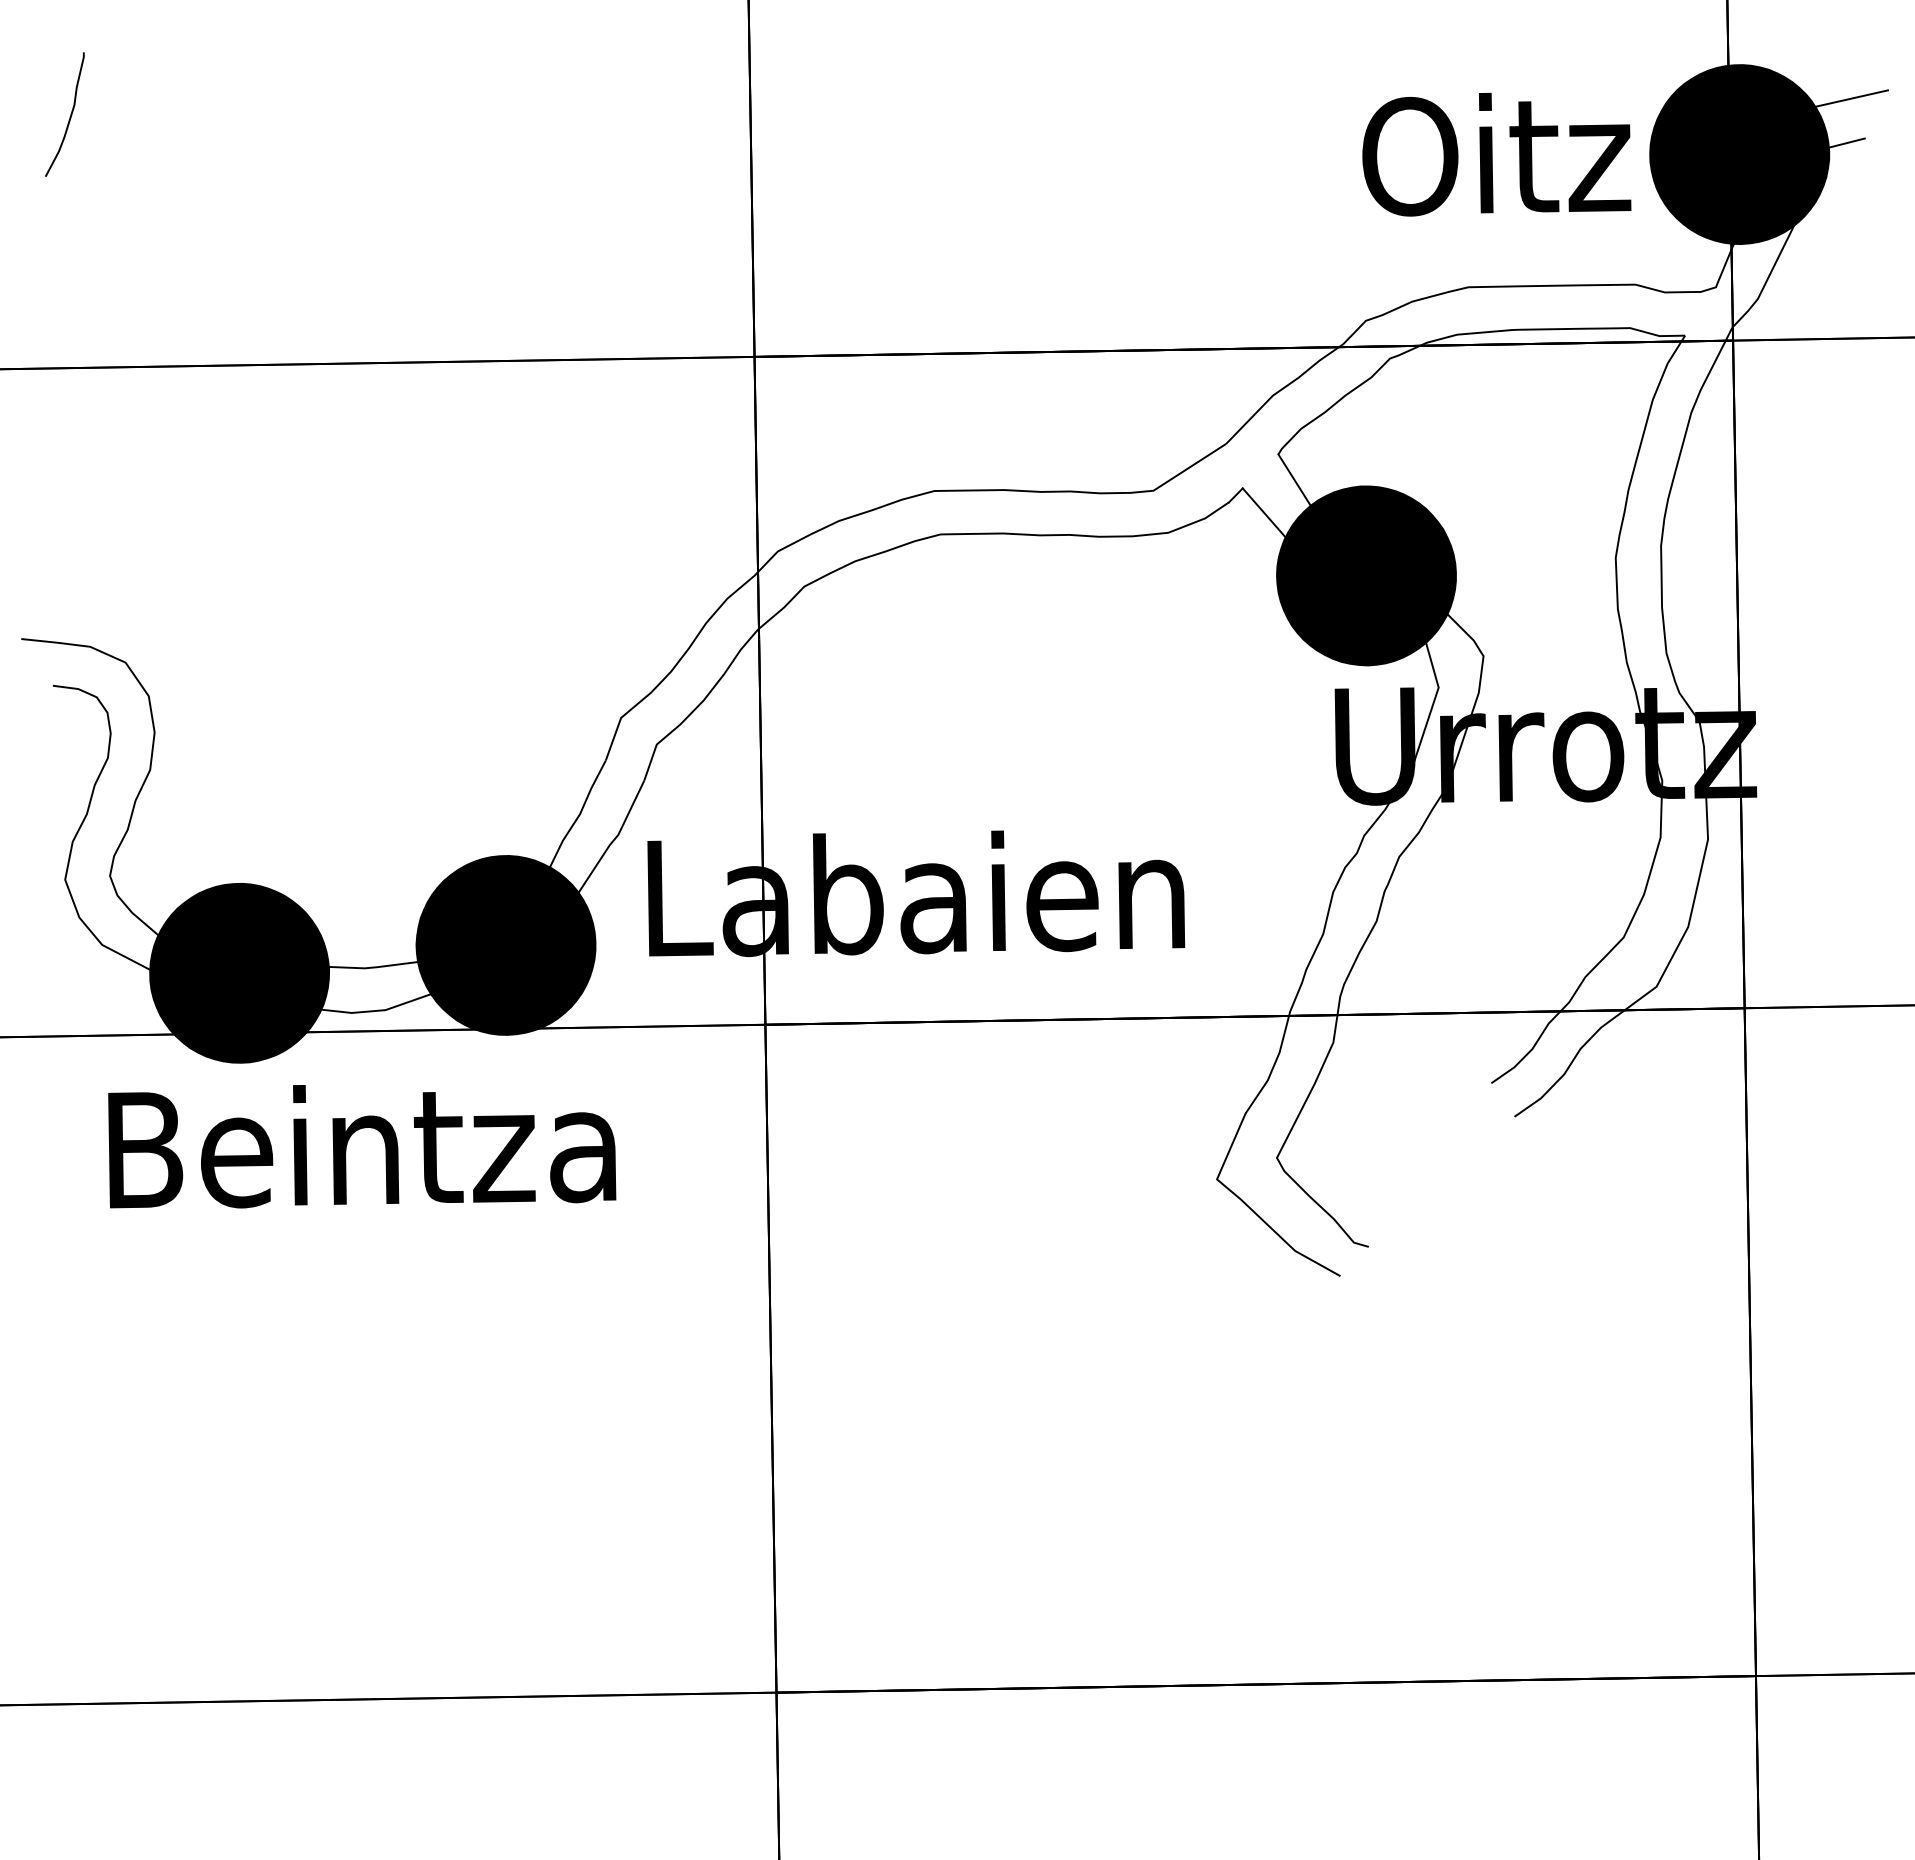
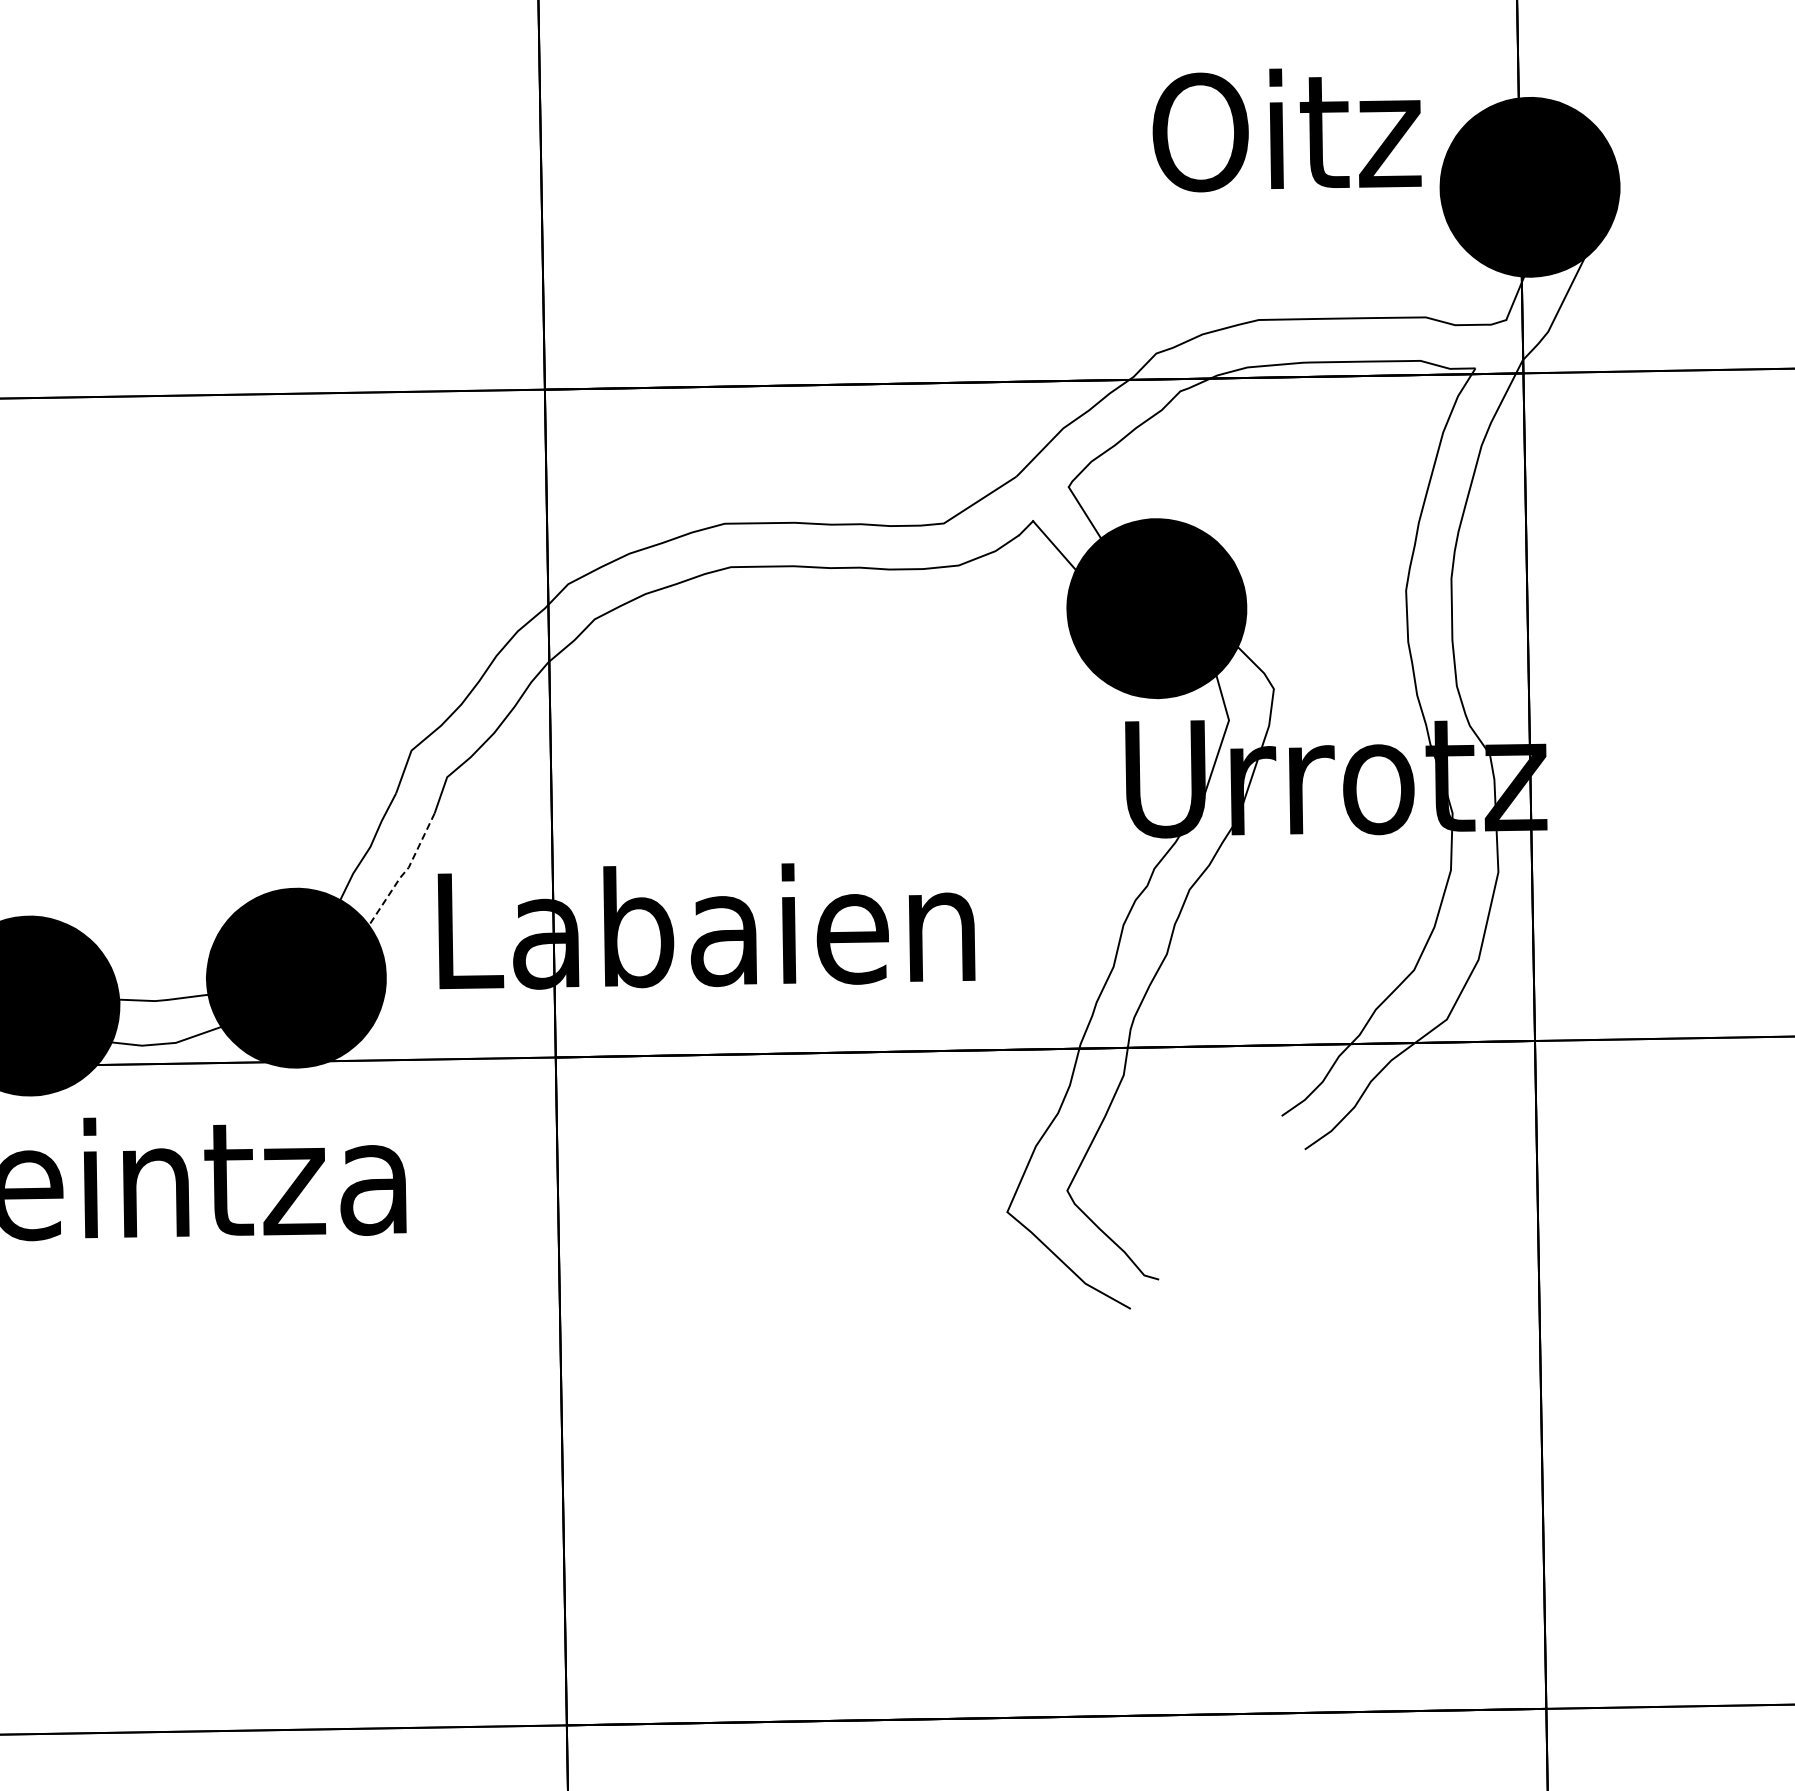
line: (1851, 98) -> (1641, 131), removed
line: (1846, 142) -> (1636, 175), removed
text: (1496, 154) -> (1286, 130), moved
line: (614, 839) -> (404, 872), solid -> dashed

